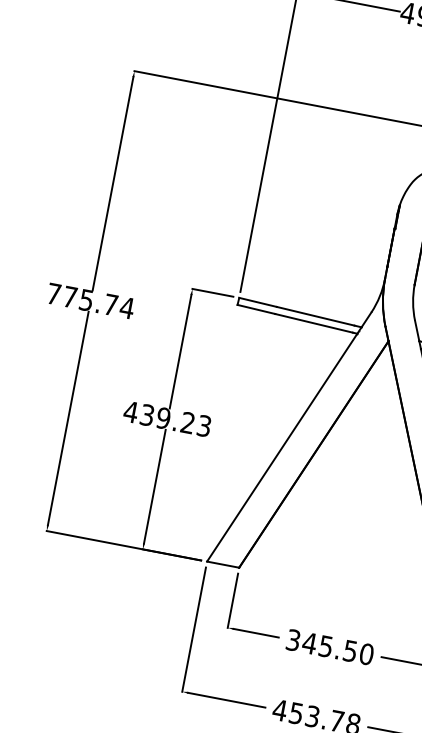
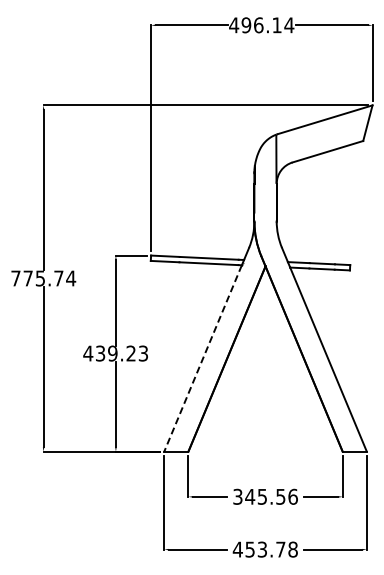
line: (282, 447) -> (203, 358), solid -> dashed
text: (366, 653) -> (292, 496), 345.50 -> 345.56

